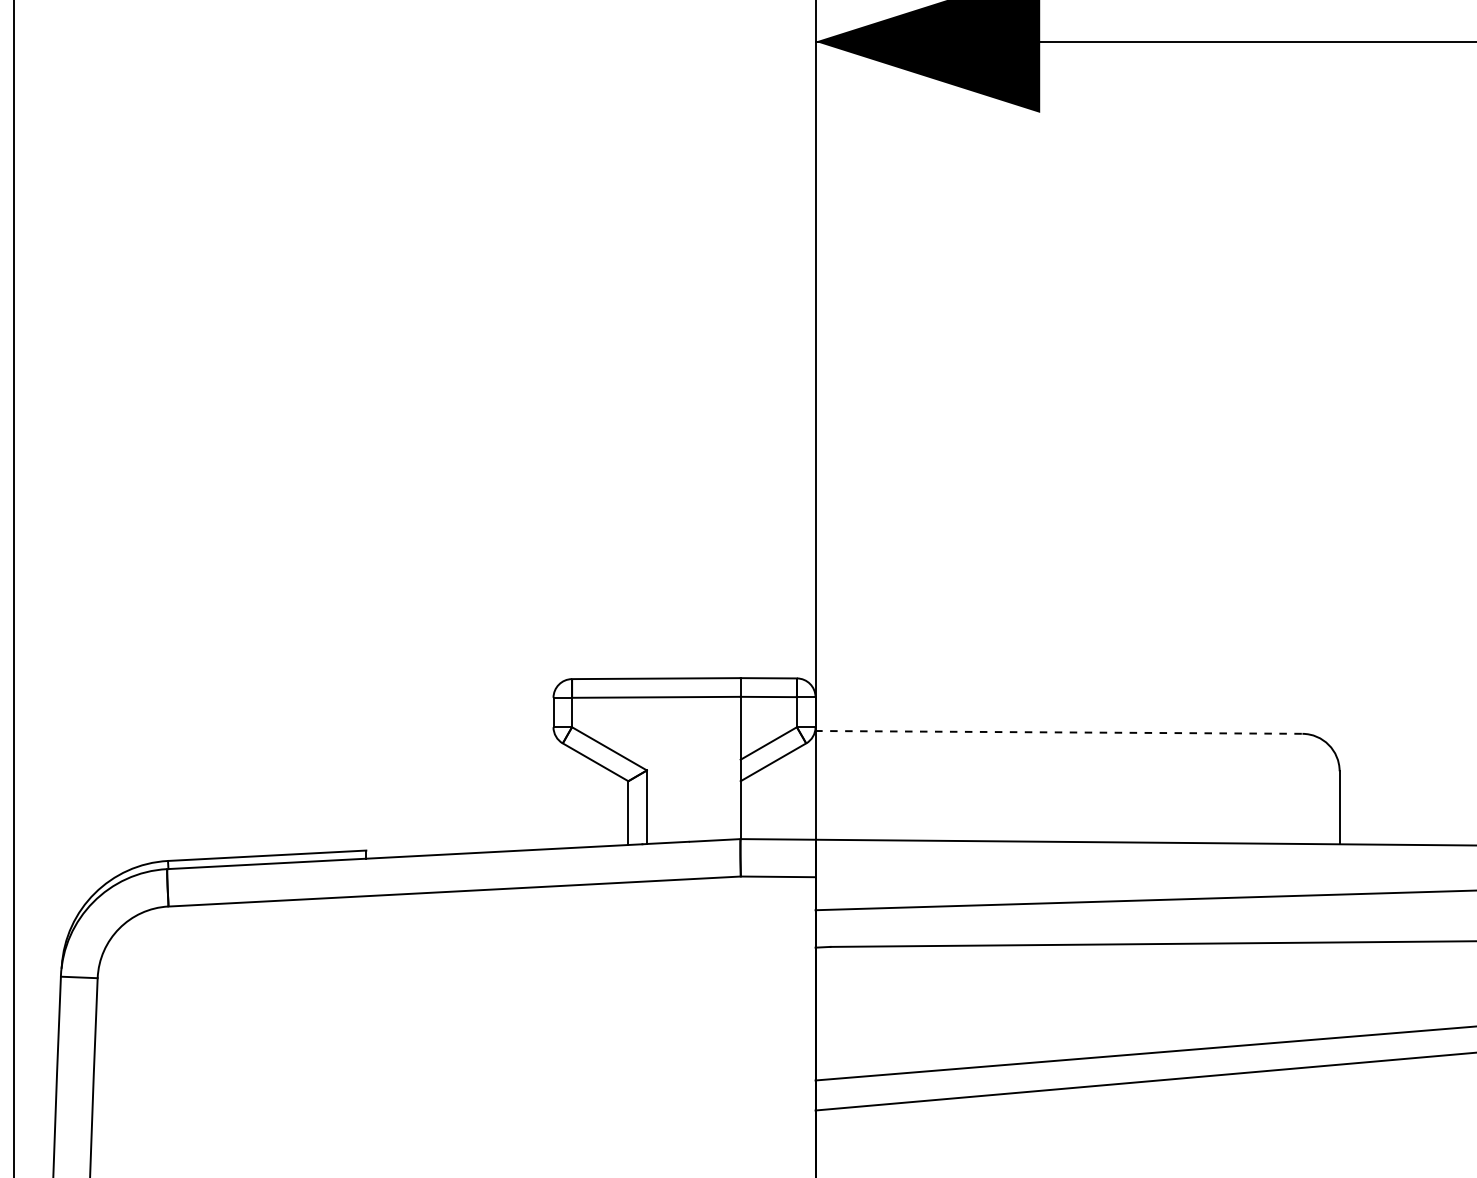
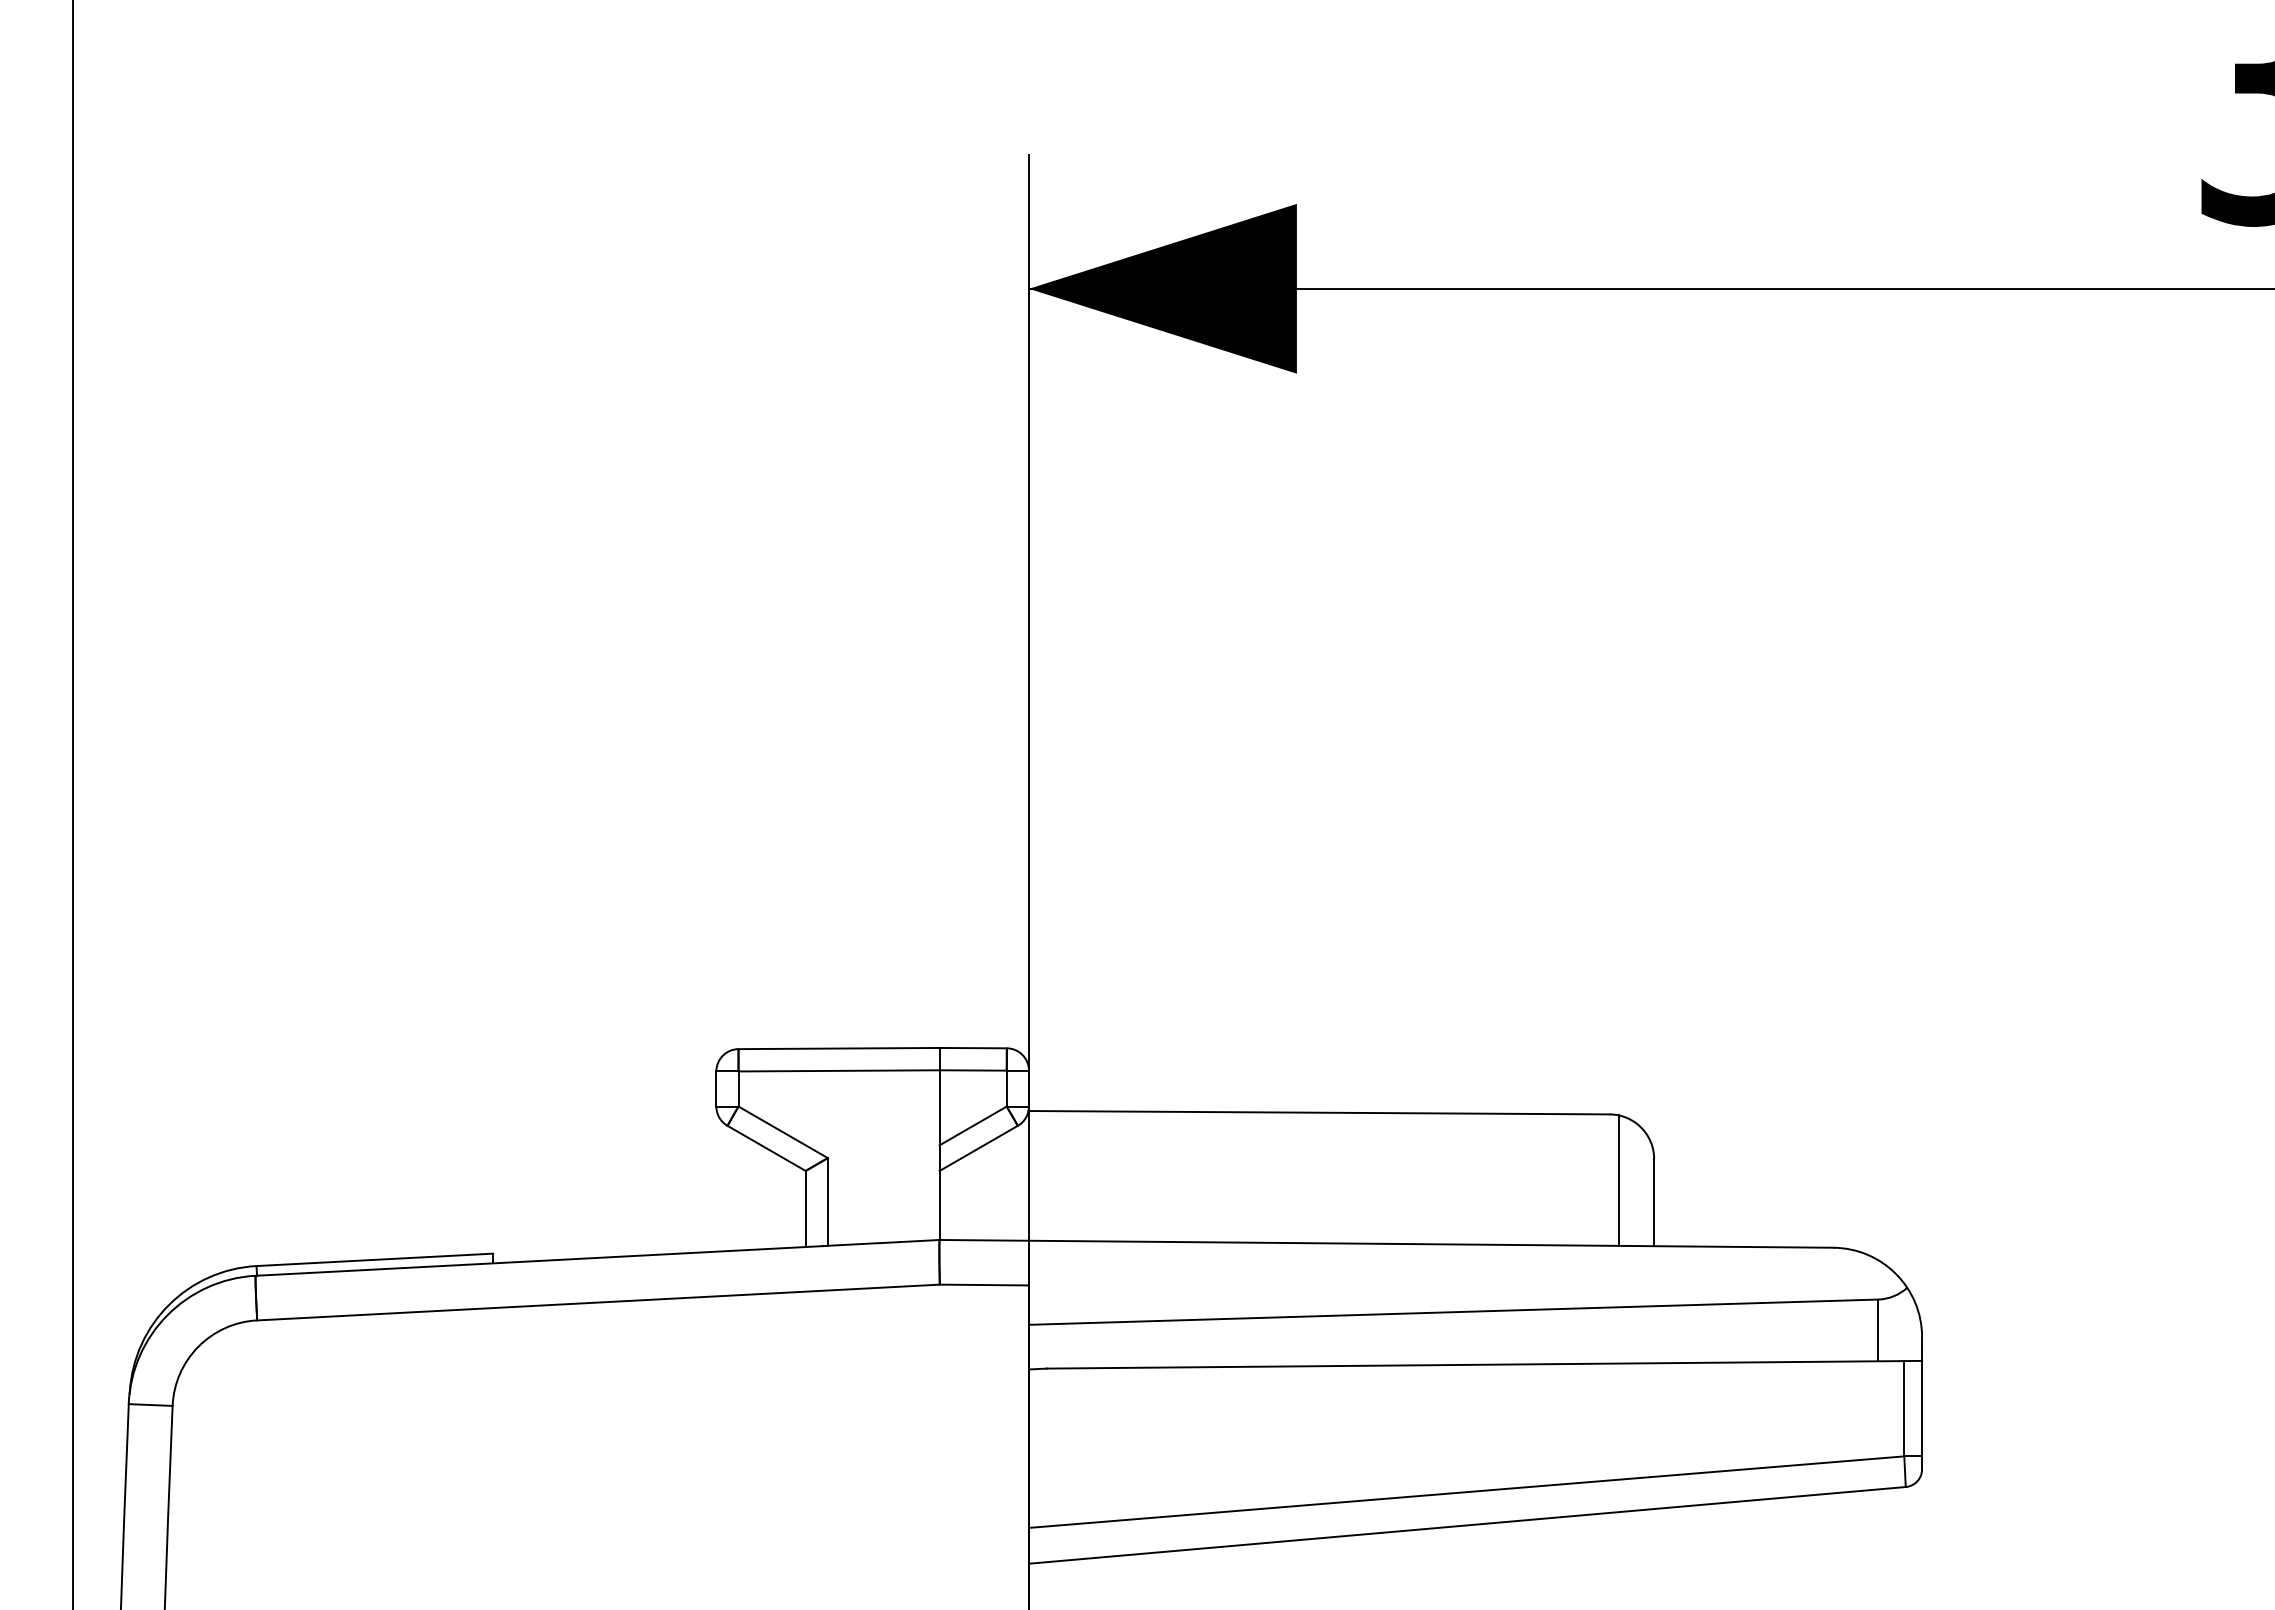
line: (1059, 732) -> (1319, 1112), dashed -> solid
line: (1309, 789) -> (1618, 1180), added

